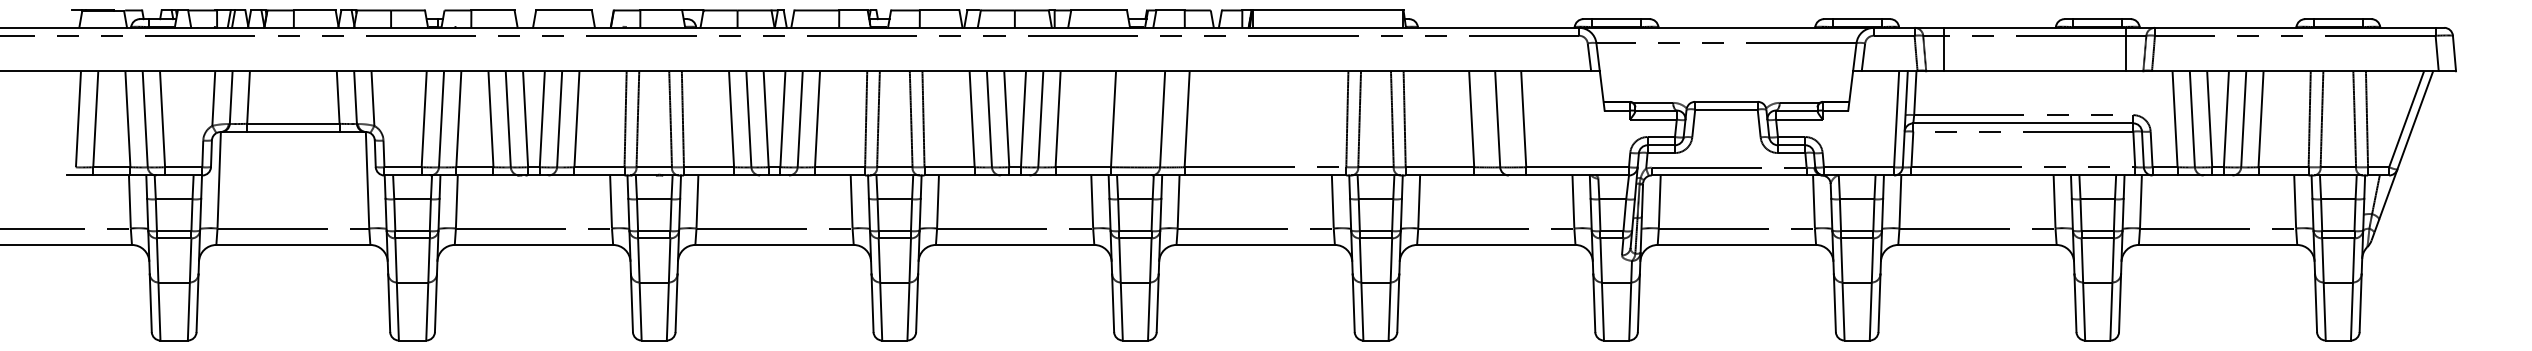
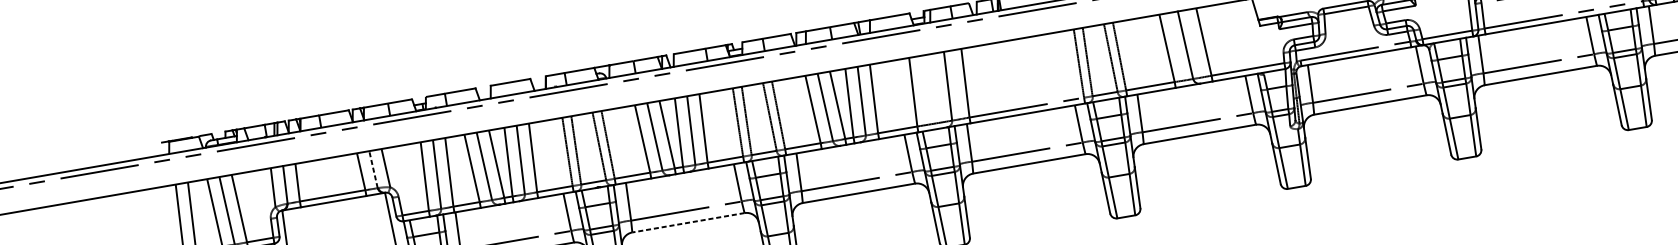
line: (355, 97) -> (373, 169), solid -> dashed
line: (774, 244) -> (688, 222), solid -> dashed

